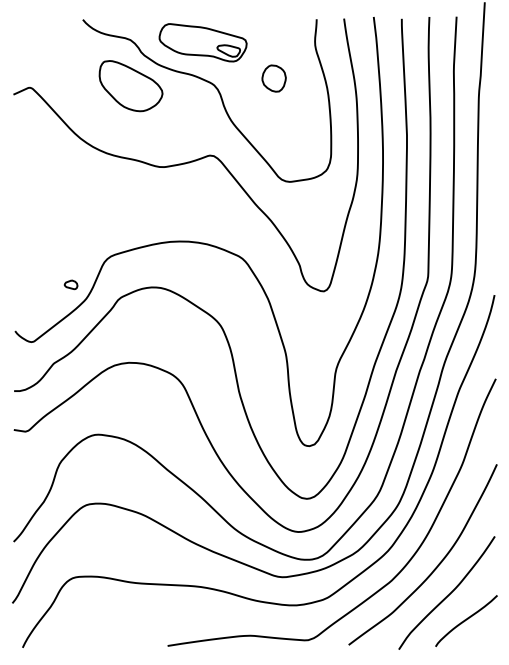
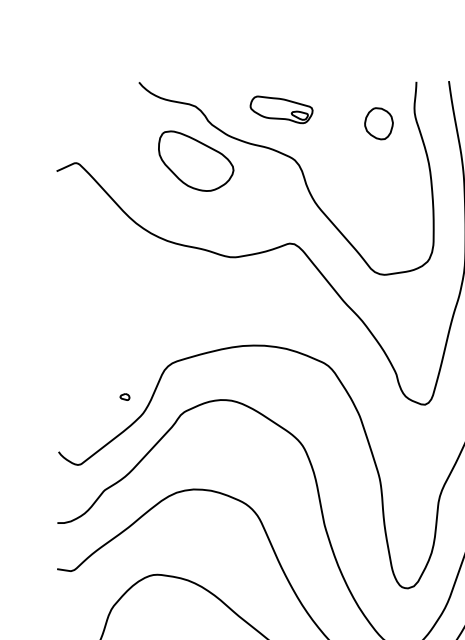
part: (202, 42) -> (280, 109), size x0.6
part: (273, 78) -> (378, 123), moved
part: (70, 284) -> (124, 396), size x0.6

